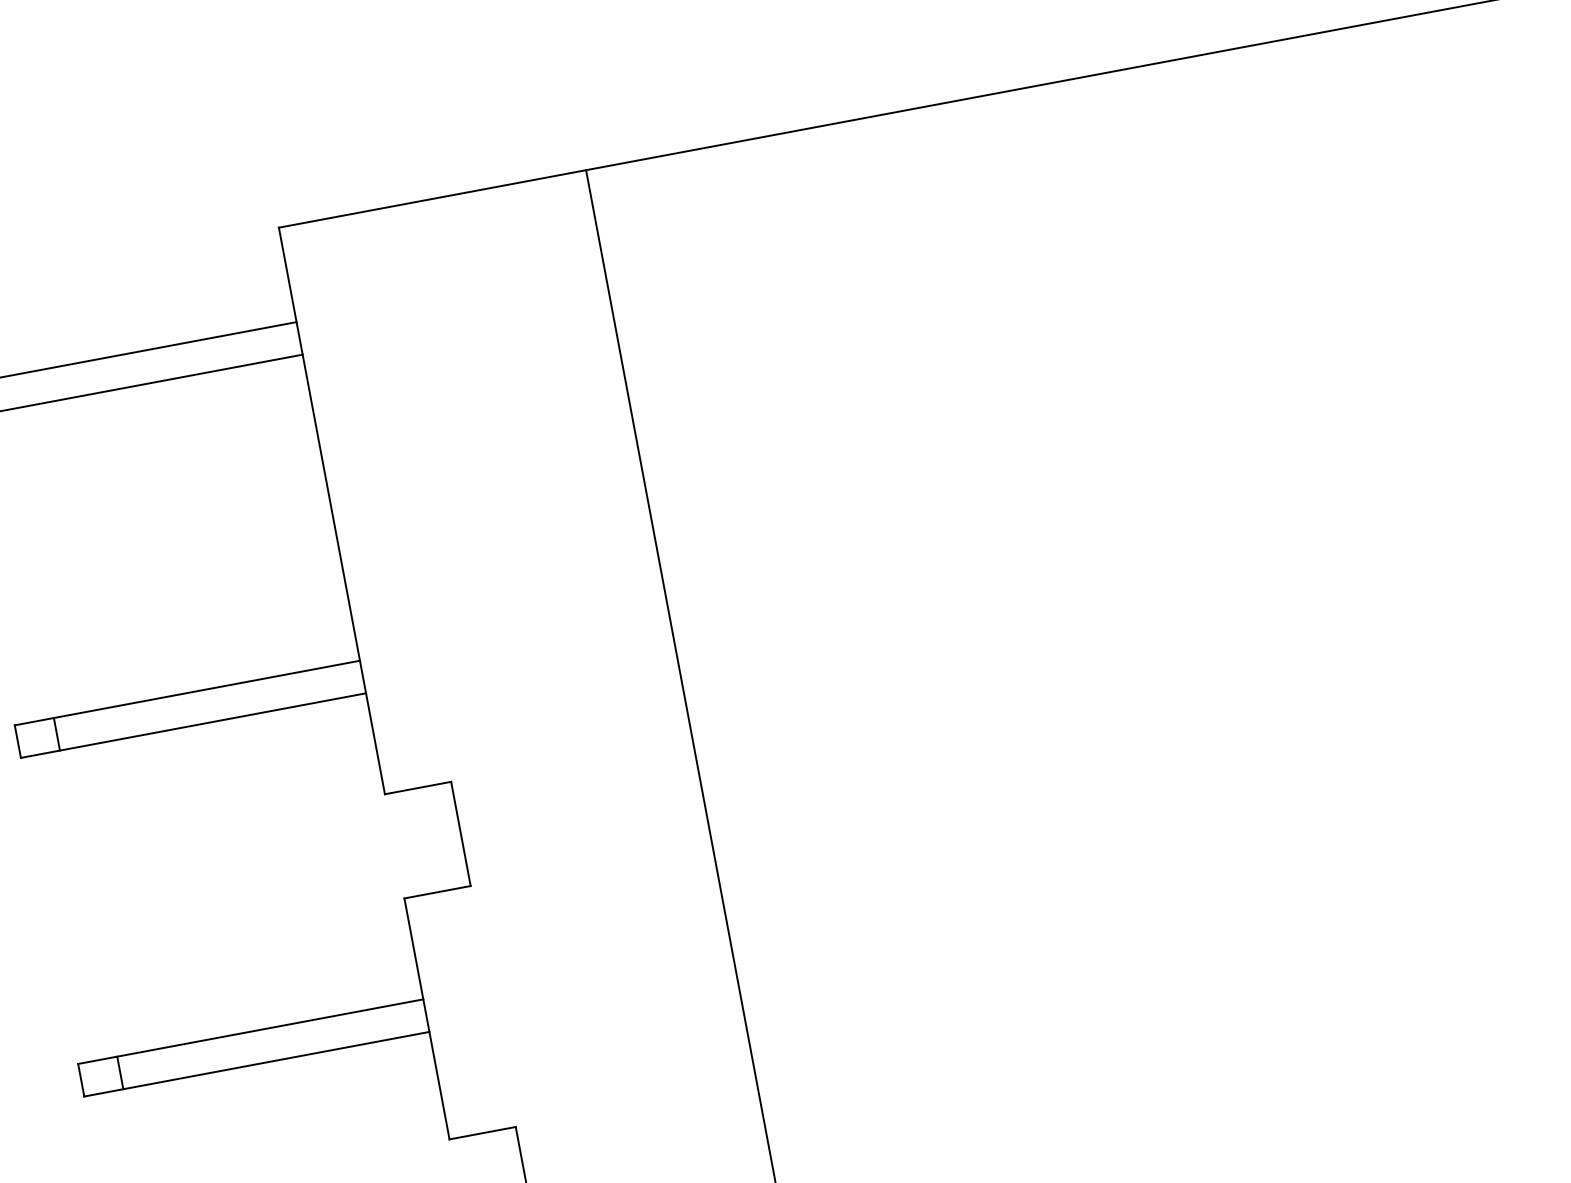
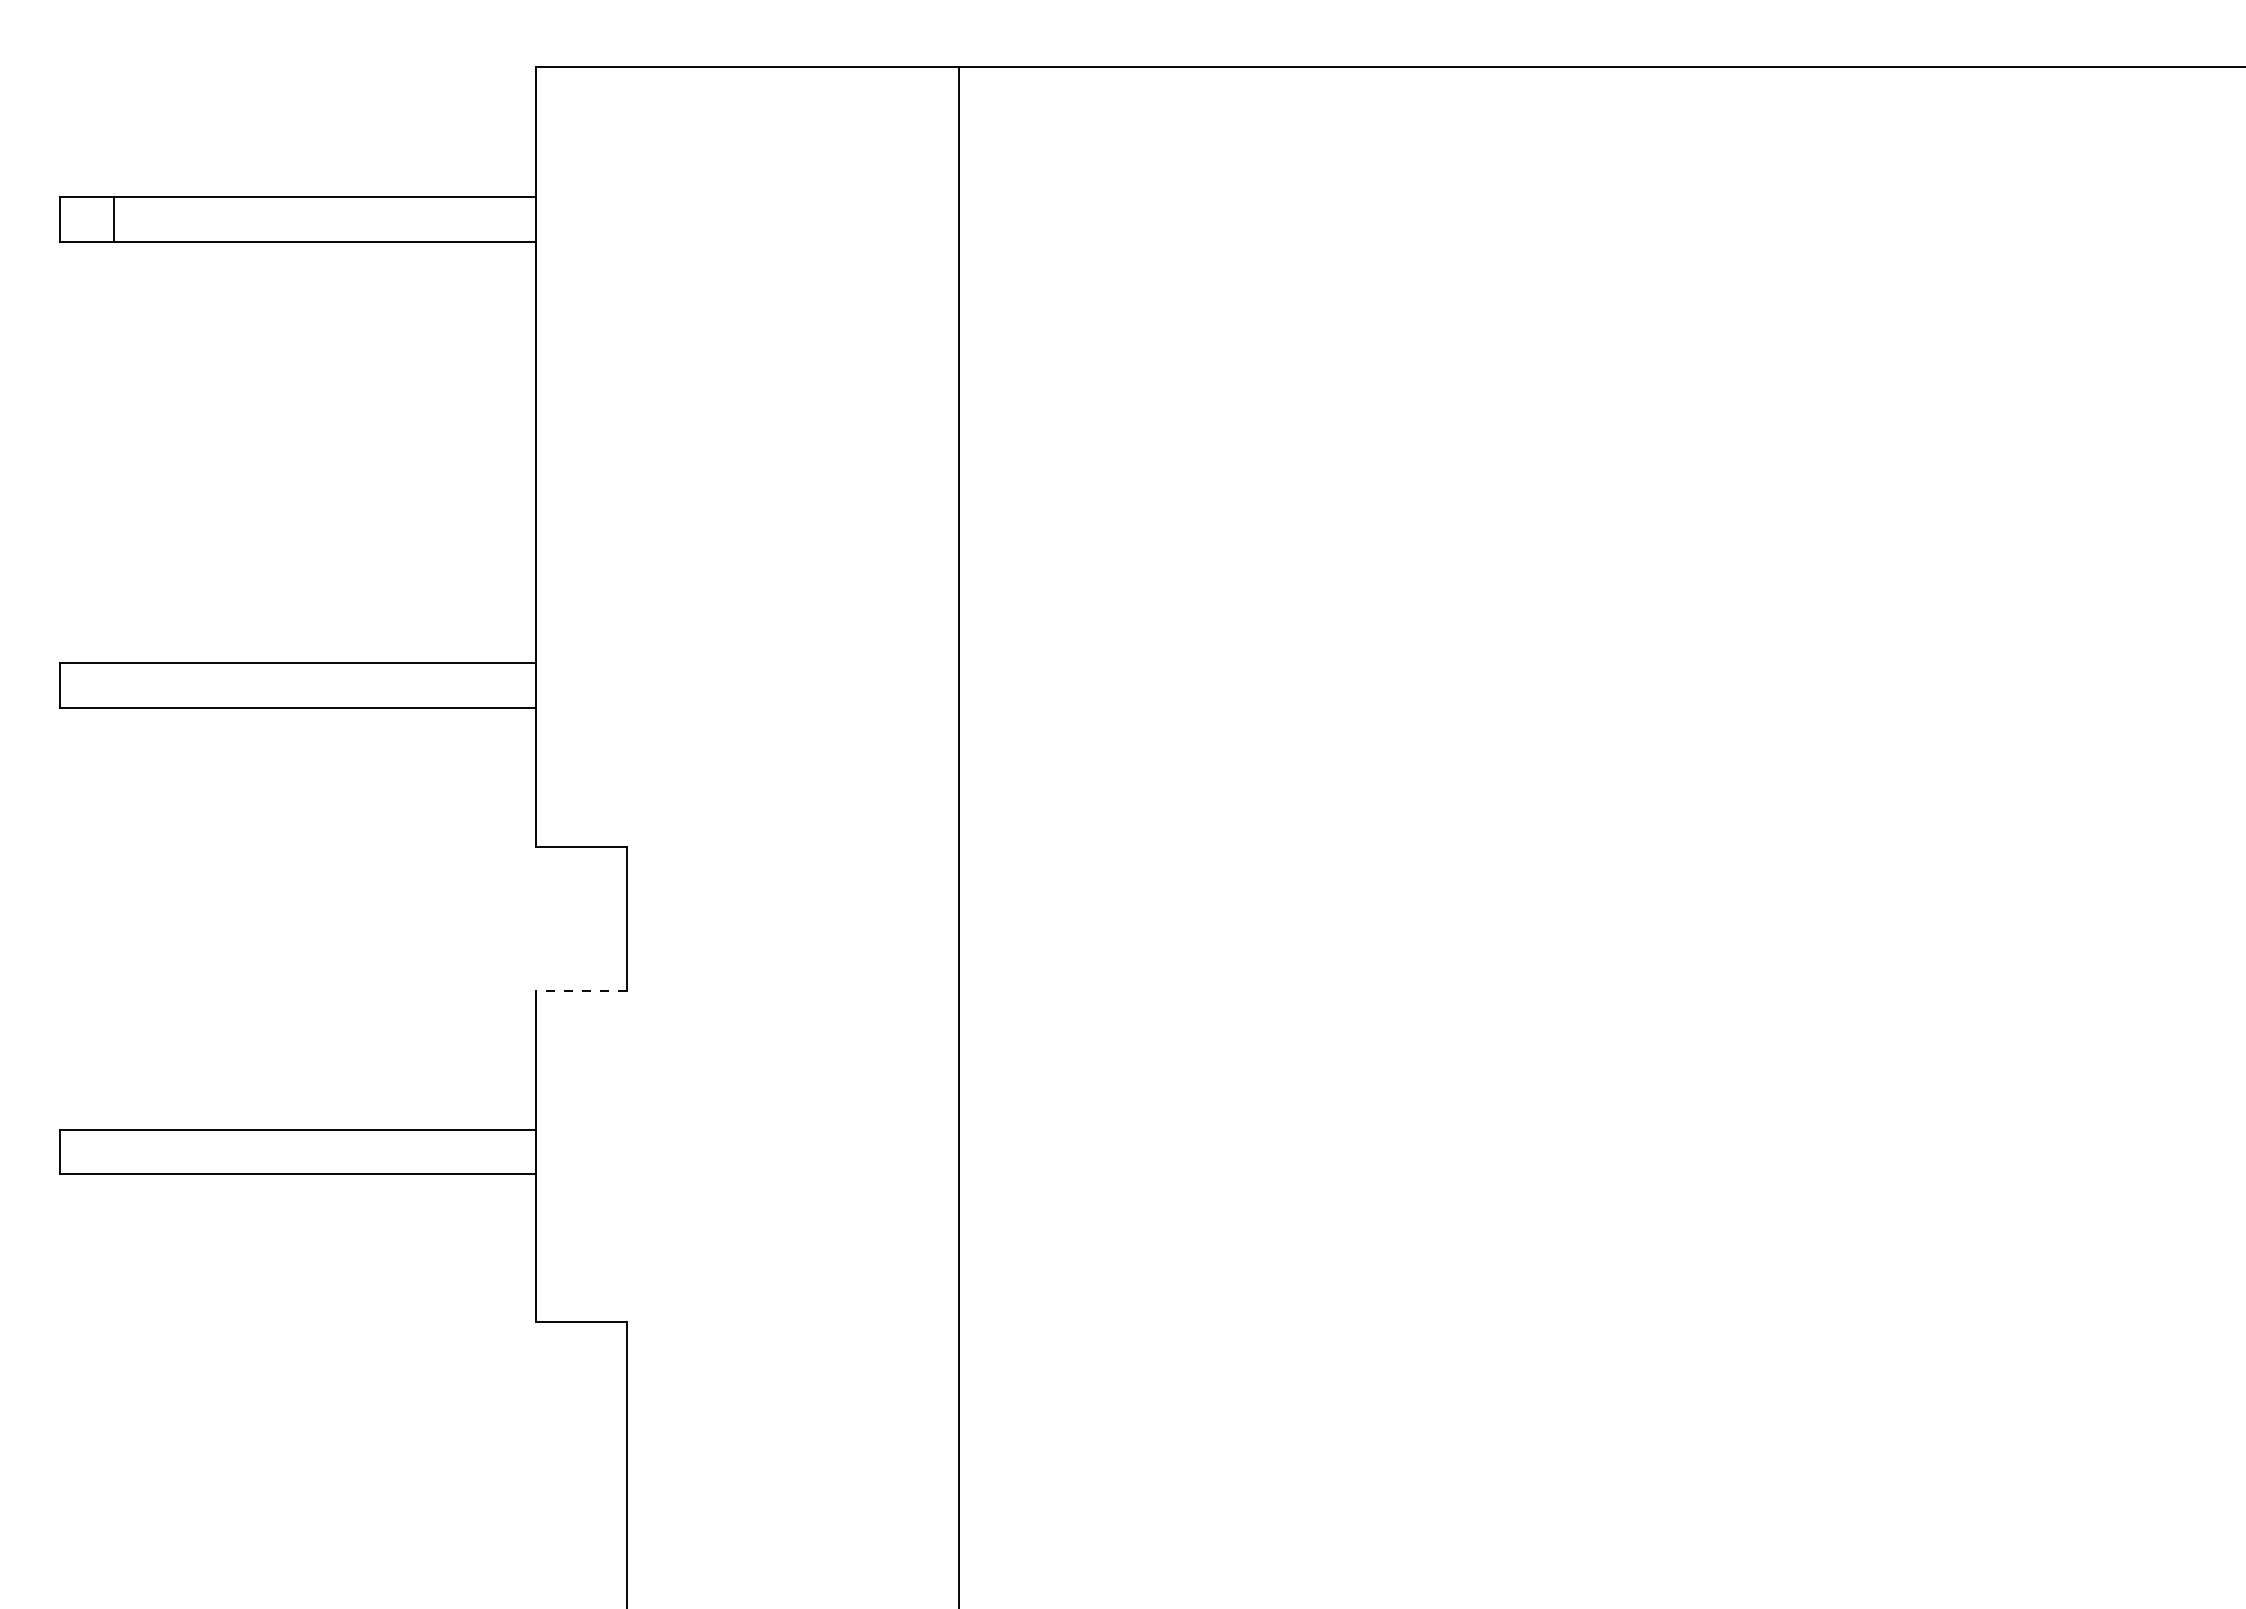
line: (57, 734) -> (114, 685), removed
line: (437, 892) -> (581, 990), solid -> dashed
line: (120, 1072) -> (114, 1151), removed

